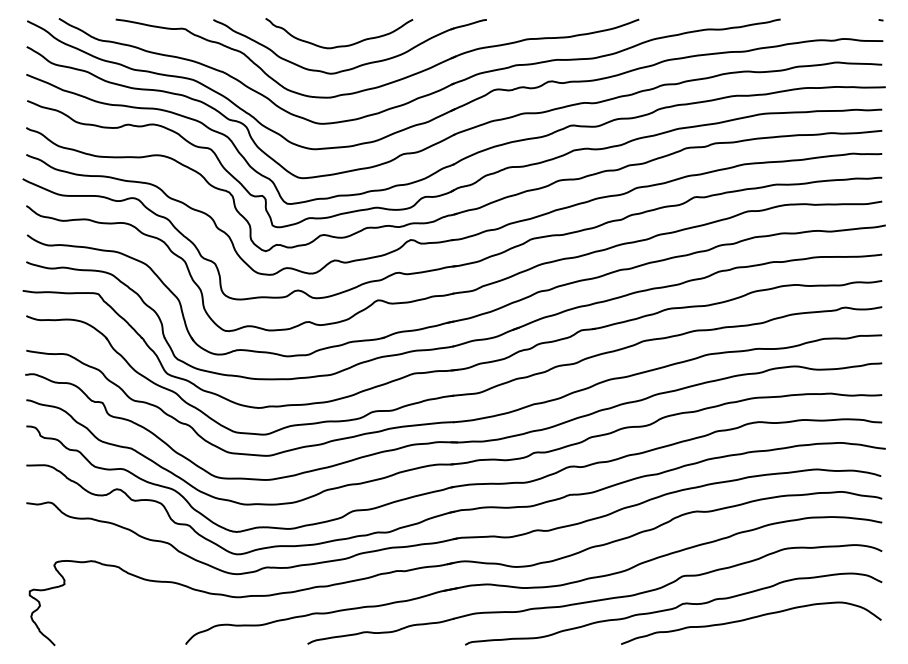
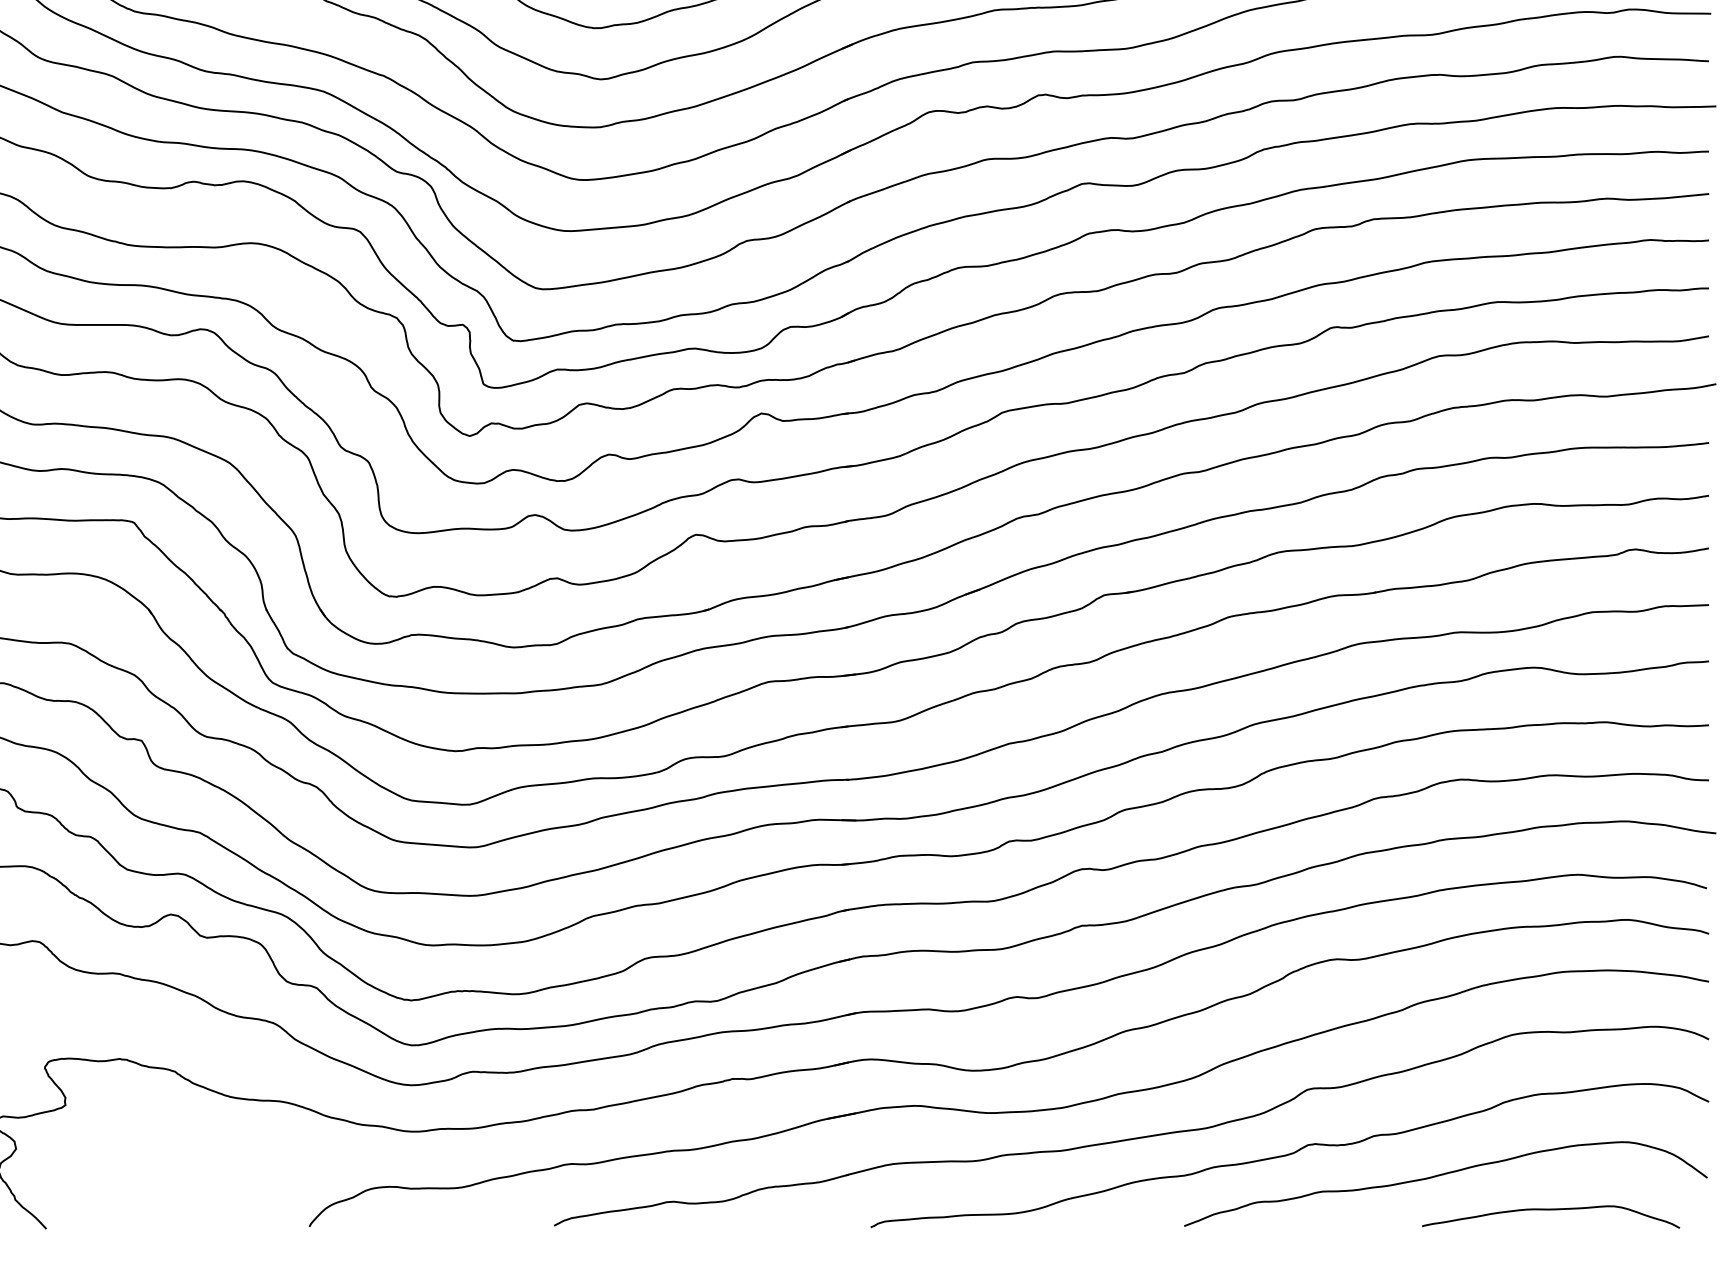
curve: (803, 636) -> (1550, 1210), added

